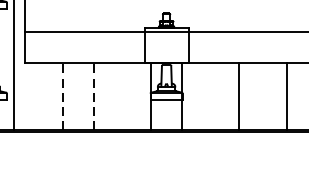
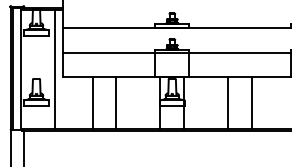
line: (63, 95) -> (92, 102), dashed -> solid
line: (94, 95) -> (116, 102), dashed -> solid
line: (287, 96) -> (252, 103), moved

